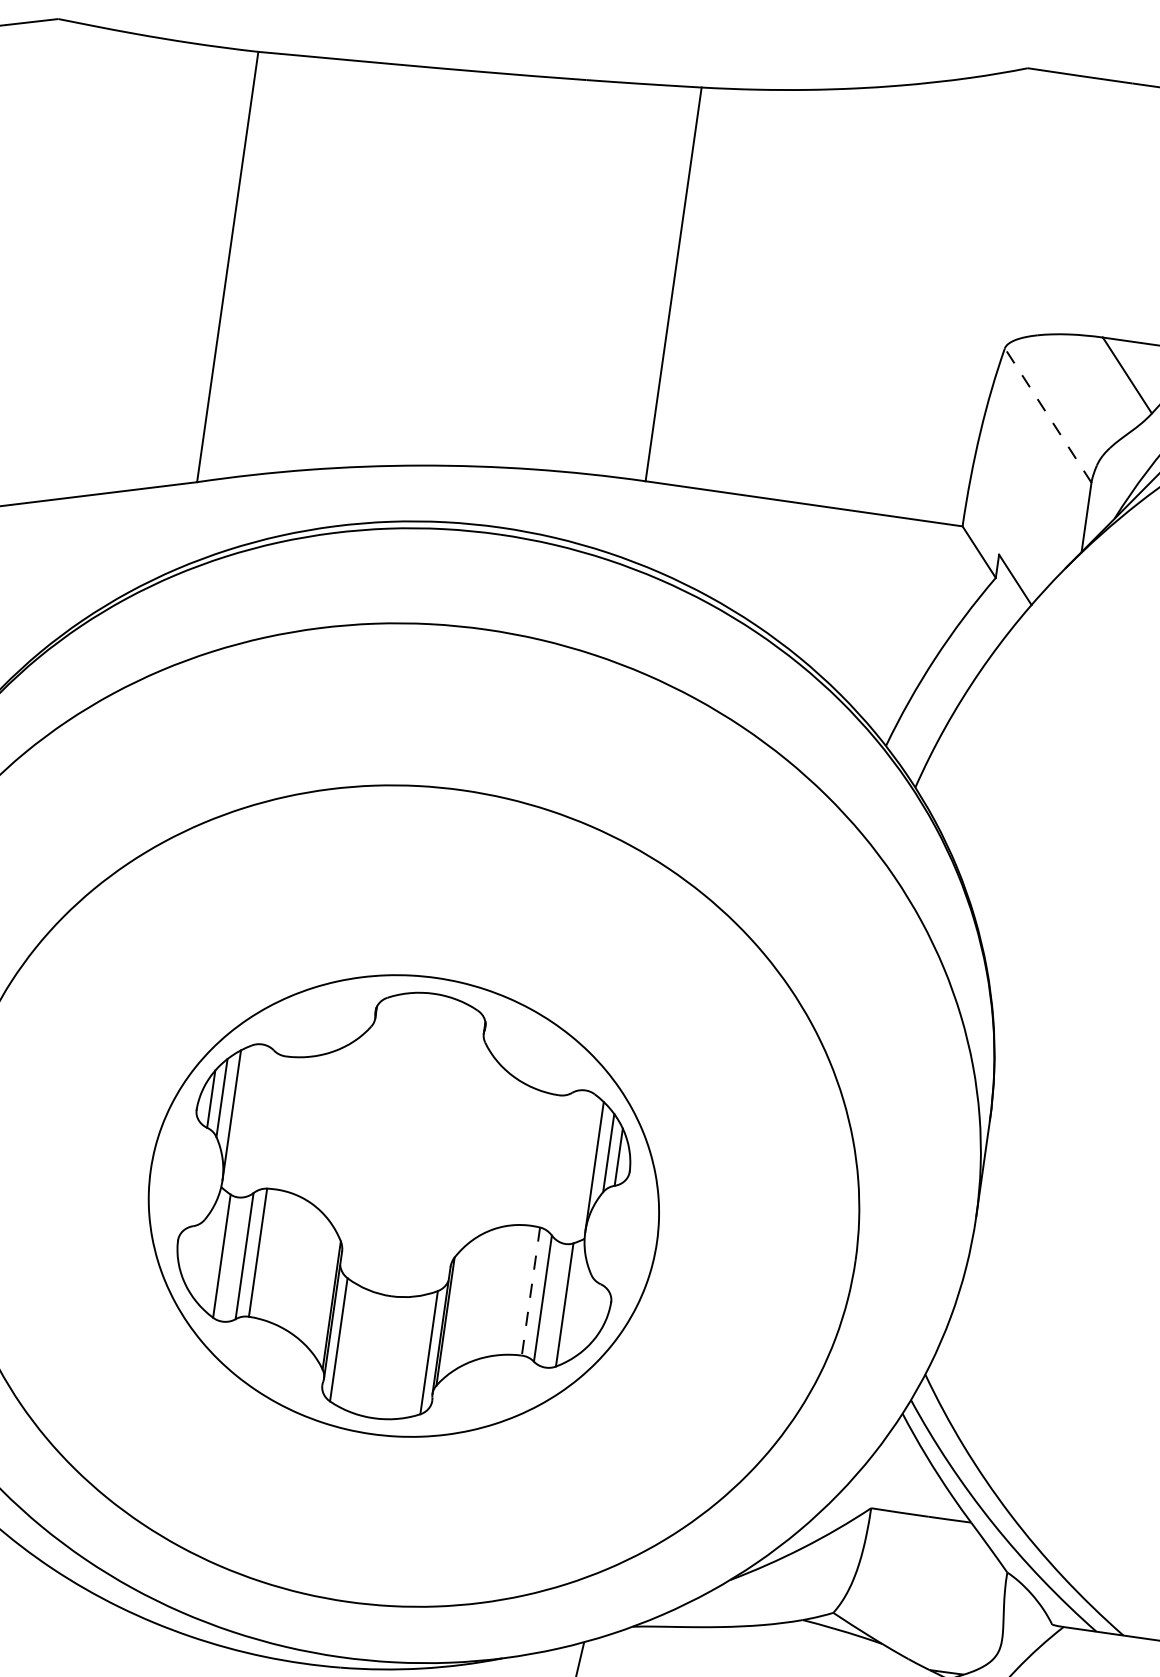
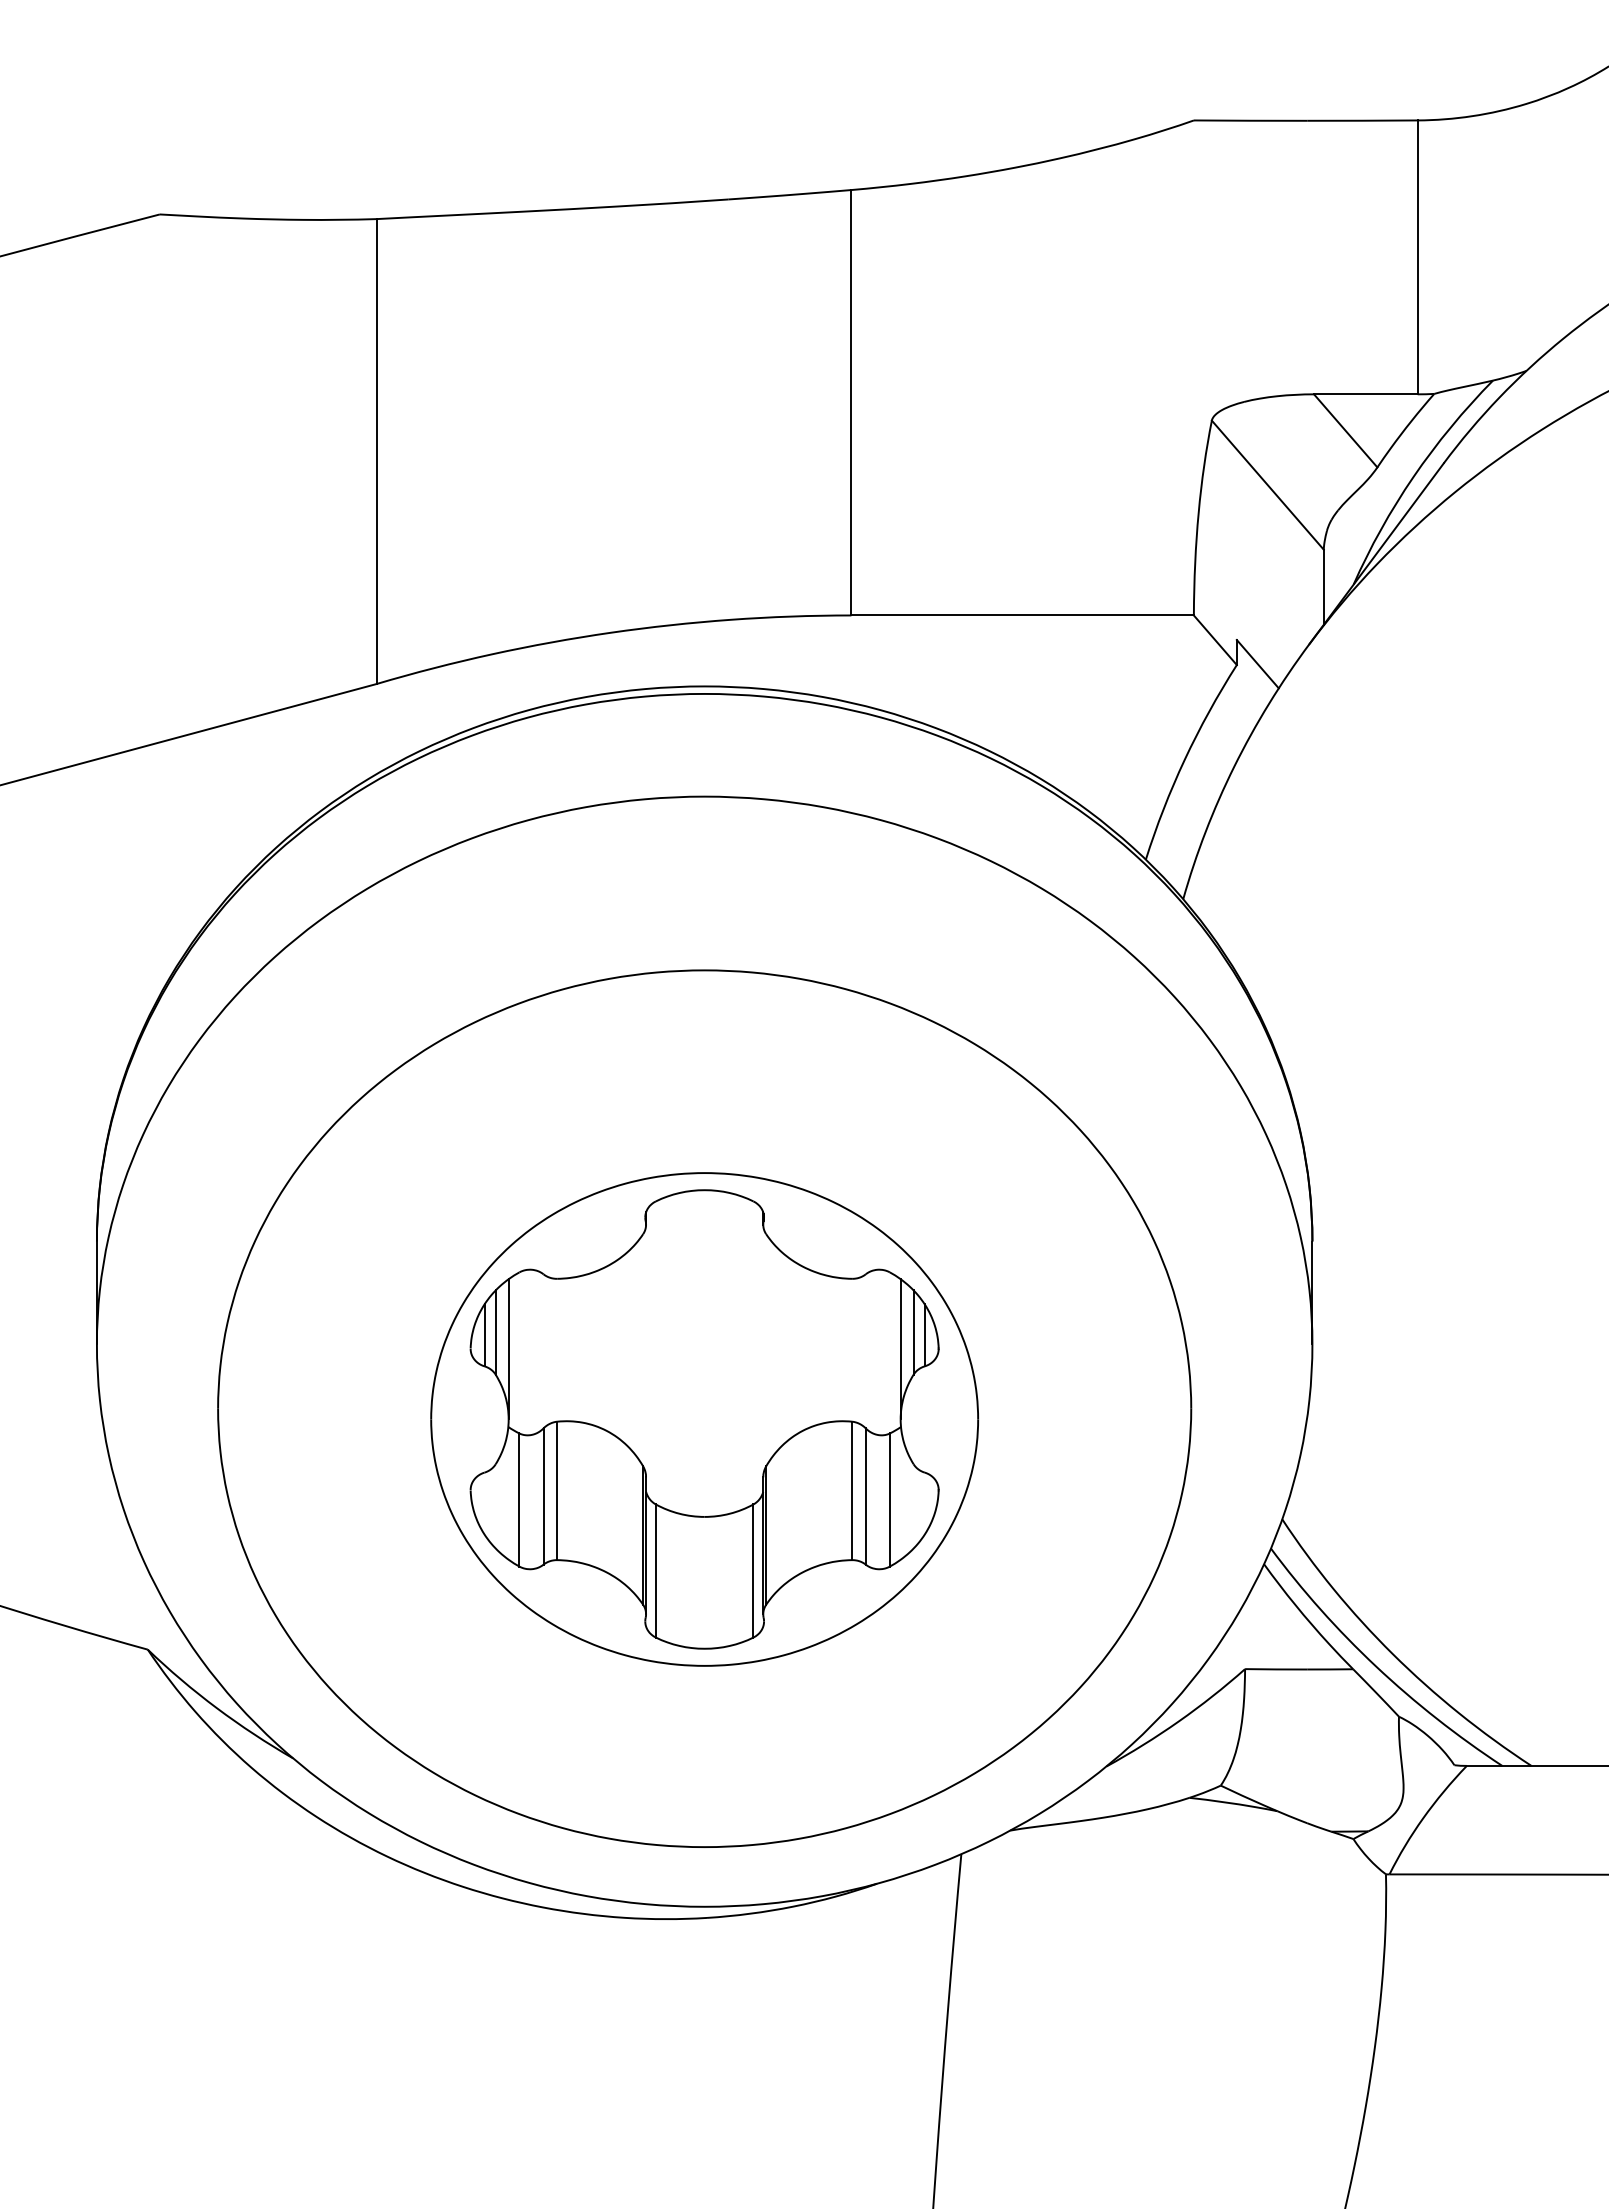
line: (1047, 414) -> (1267, 484), dashed -> solid
line: (531, 1292) -> (852, 1491), dashed -> solid

